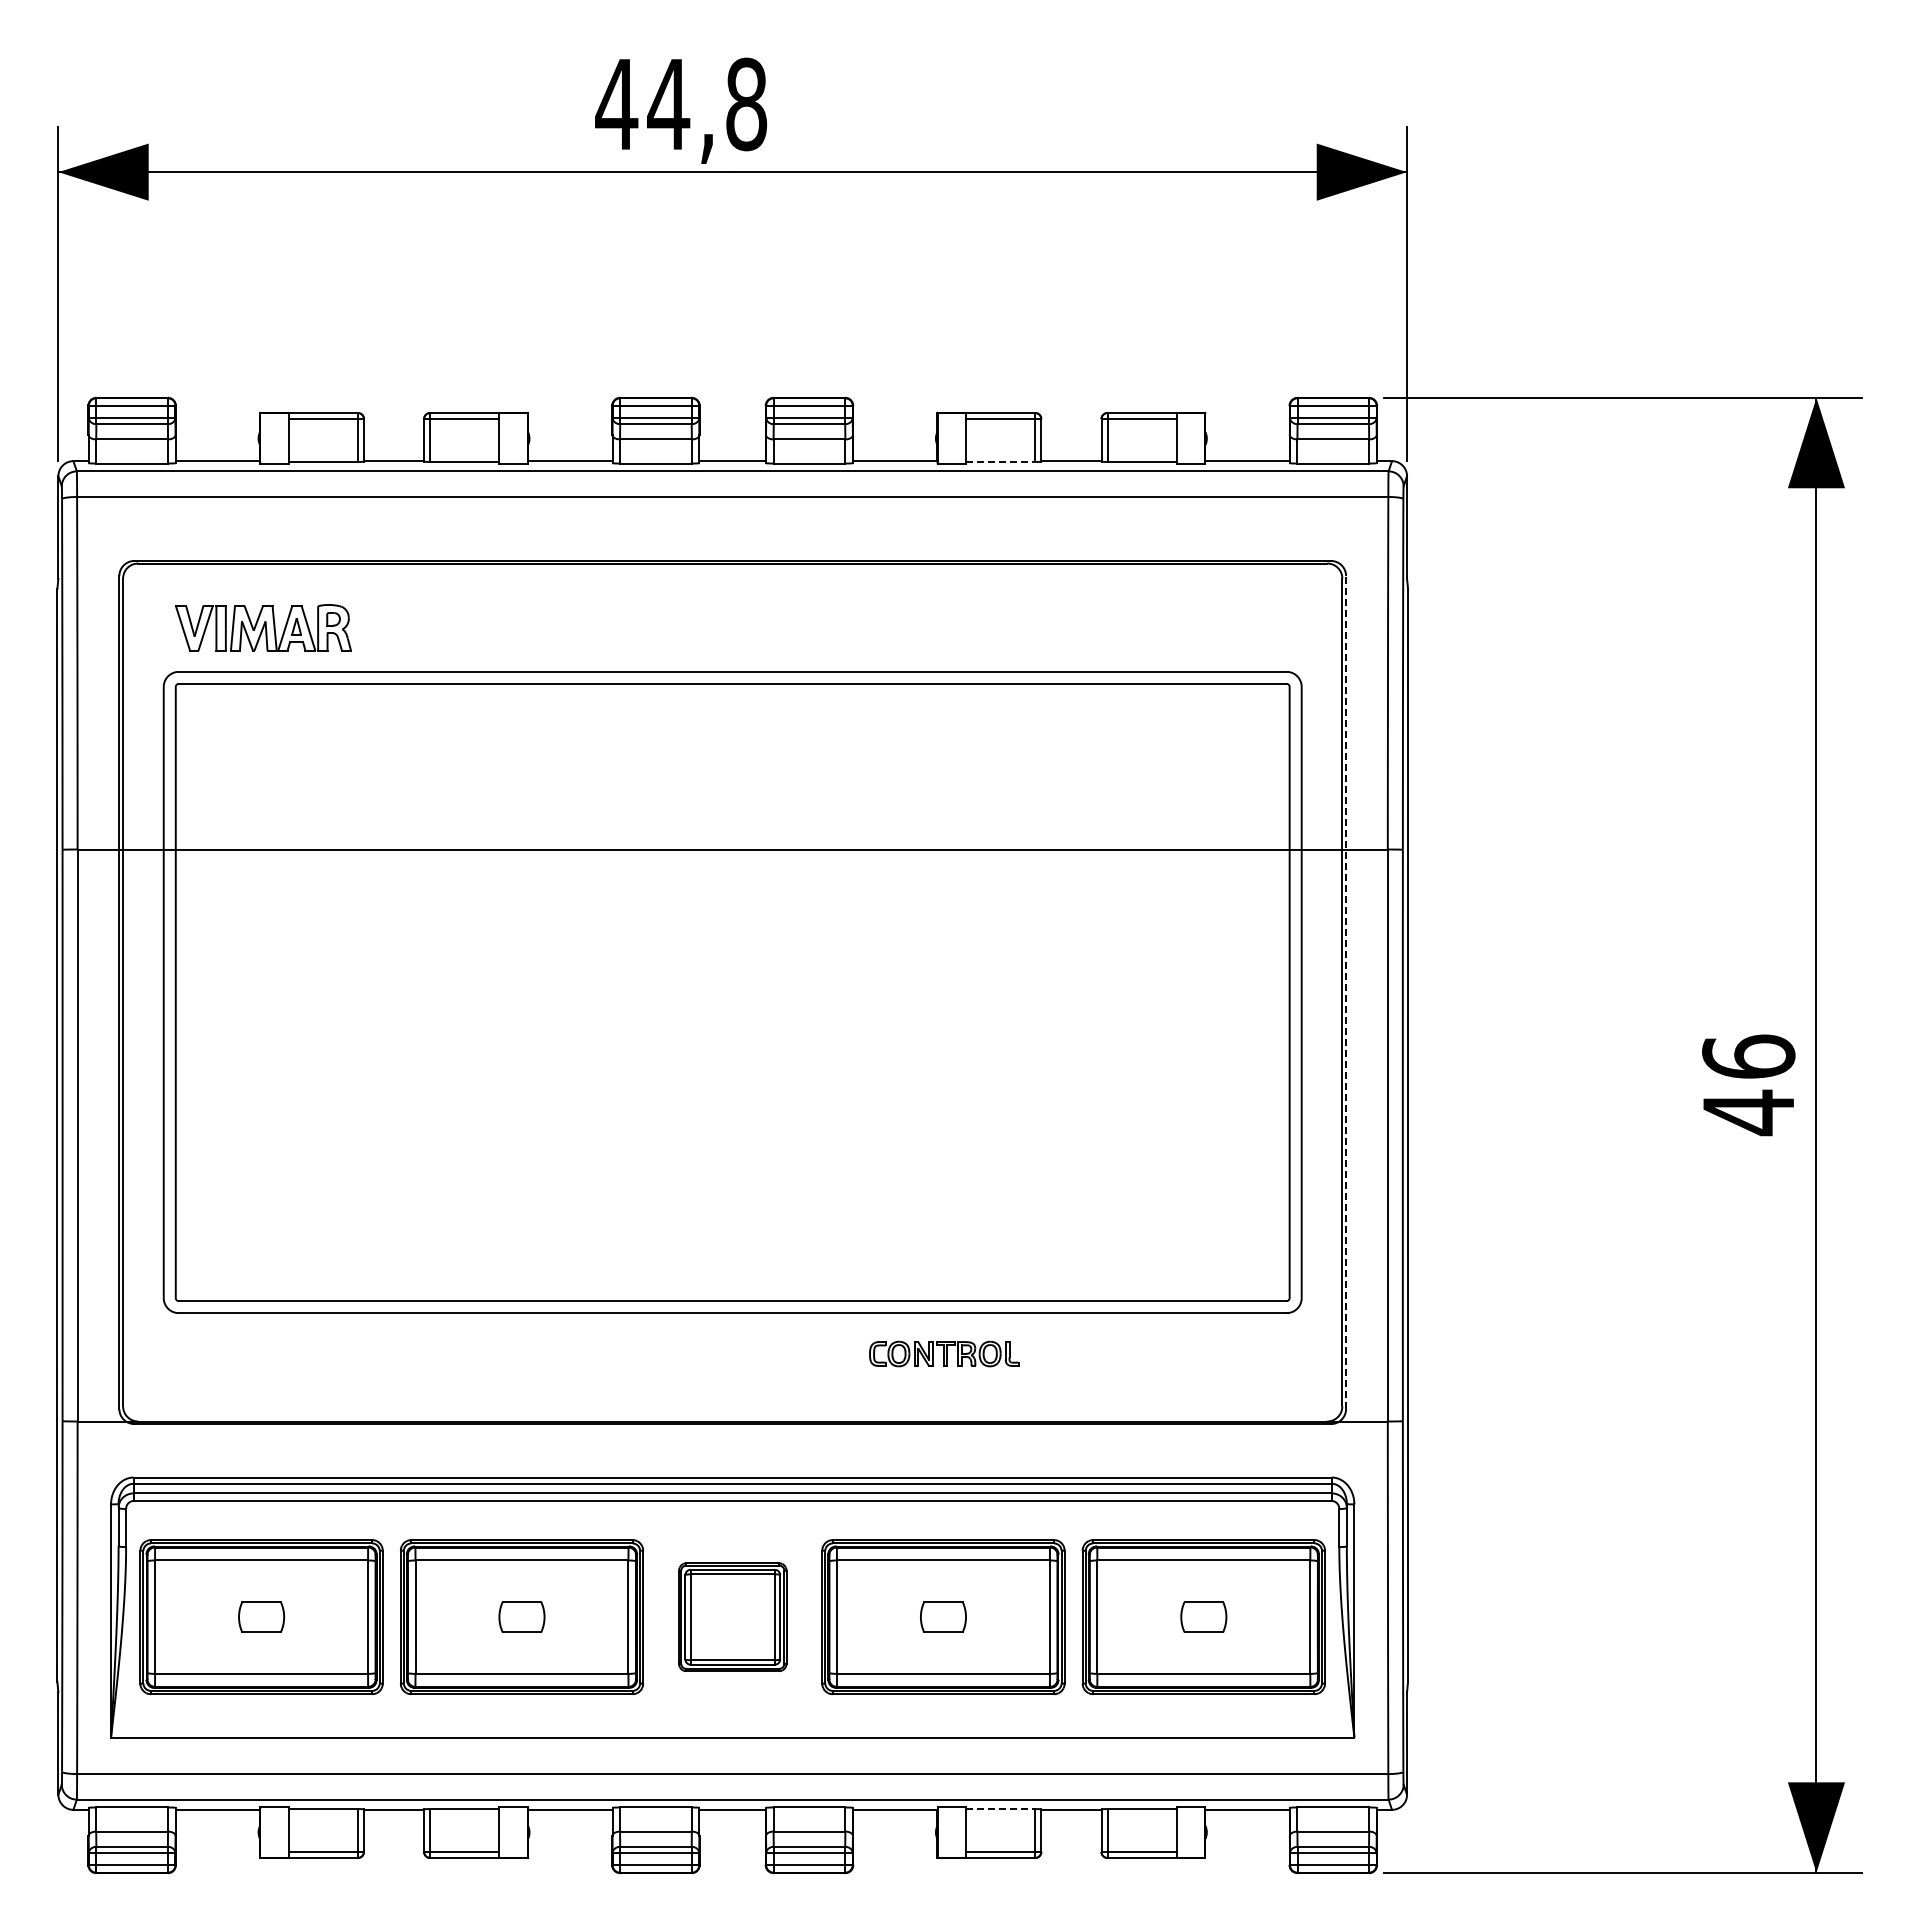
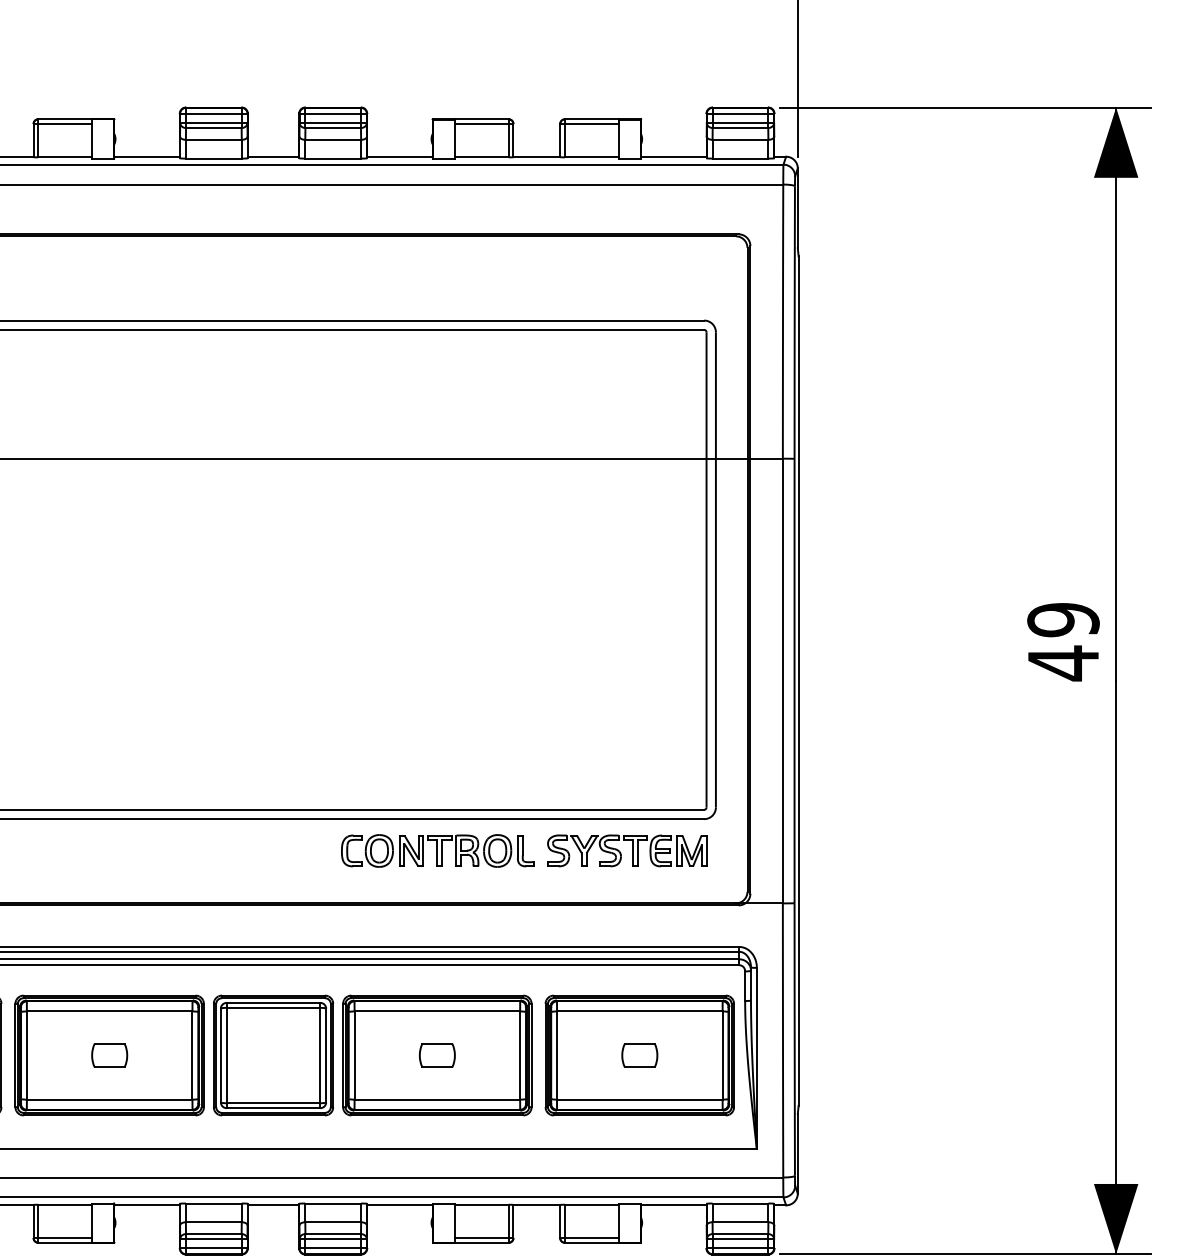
line: (1000, 461) -> (481, 157), dashed -> solid
line: (1346, 992) -> (750, 569), dashed -> solid
text: (1748, 1056) -> (1063, 619), 46 -> 49
part: (943, 1353) -> (437, 850), size x1.67
part: (1194, 1353) -> (632, 850), added
part: (732, 1617) -> (273, 1055), size x1.43
line: (1000, 1809) -> (481, 1205), dashed -> solid

